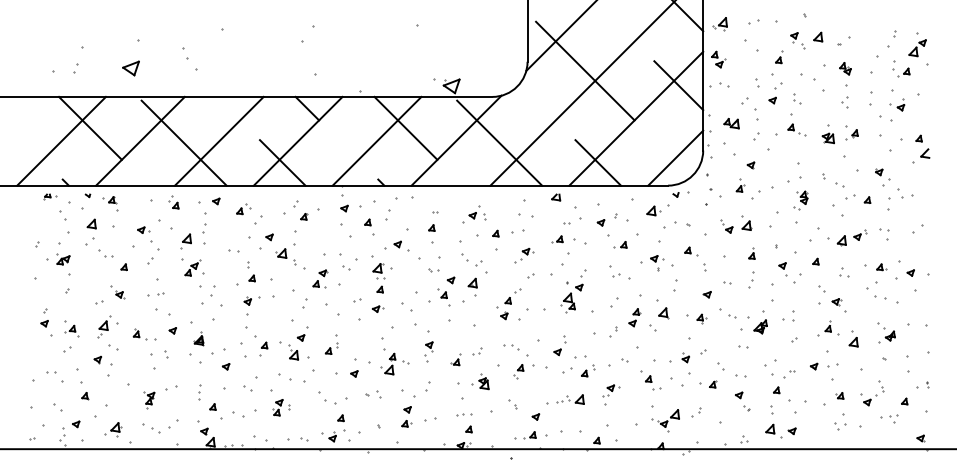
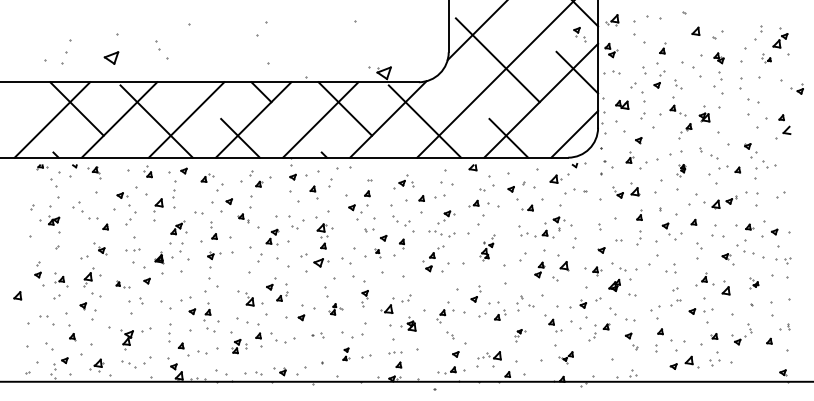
part: (753, 21) -> (640, 18), size x1.6
part: (797, 40) -> (579, 34), moved
part: (75, 68) -> (64, 58), size x1.6
part: (901, 68) -> (766, 58), size x0.6
part: (844, 102) -> (718, 86), size x1.6
part: (897, 104) -> (797, 88), moved
part: (851, 134) -> (685, 127), moved
part: (800, 200) -> (680, 170), size x0.7
part: (91, 223) -> (17, 295), moved
part: (884, 234) -> (752, 199), size x1.6
part: (401, 245) -> (355, 208), moved
part: (691, 251) -> (548, 234), moved
part: (105, 253) -> (89, 215), size x1.4
part: (285, 256) -> (242, 217), size x0.6
part: (194, 267) -> (179, 227), moved
part: (844, 272) -> (718, 231), size x1.6
part: (472, 286) -> (401, 243), size x0.6
part: (573, 291) -> (487, 247), size x0.7
part: (443, 297) -> (377, 252), size x0.6
part: (838, 305) -> (727, 259), moved
part: (378, 308) -> (321, 262), size x1.6
part: (760, 326) -> (614, 285), moved
part: (613, 331) -> (519, 299), moved
part: (886, 332) -> (753, 282), size x0.6
part: (302, 333) -> (270, 283), moved
part: (144, 334) -> (122, 284), size x0.7
part: (198, 338) -> (158, 257), moved
part: (511, 347) -> (435, 233), moved
part: (263, 348) -> (207, 314), moved
part: (455, 359) -> (387, 305), size x1.6
part: (394, 363) -> (335, 308), size x0.6
part: (789, 374) -> (675, 302), moved
part: (427, 386) -> (363, 328), size x1.6
part: (199, 392) -> (169, 333), size x1.4
part: (611, 394) -> (520, 335), size x0.7
part: (570, 399) -> (489, 355), moved
part: (149, 400) -> (127, 340), size x1.4
part: (512, 404) -> (449, 335), moved
part: (696, 412) -> (592, 336), moved
part: (406, 416) -> (345, 353), size x0.7
part: (889, 418) -> (783, 260), moved
part: (665, 420) -> (566, 357), size x0.6
part: (341, 422) -> (259, 339), moved
part: (773, 430) -> (691, 361), moved

